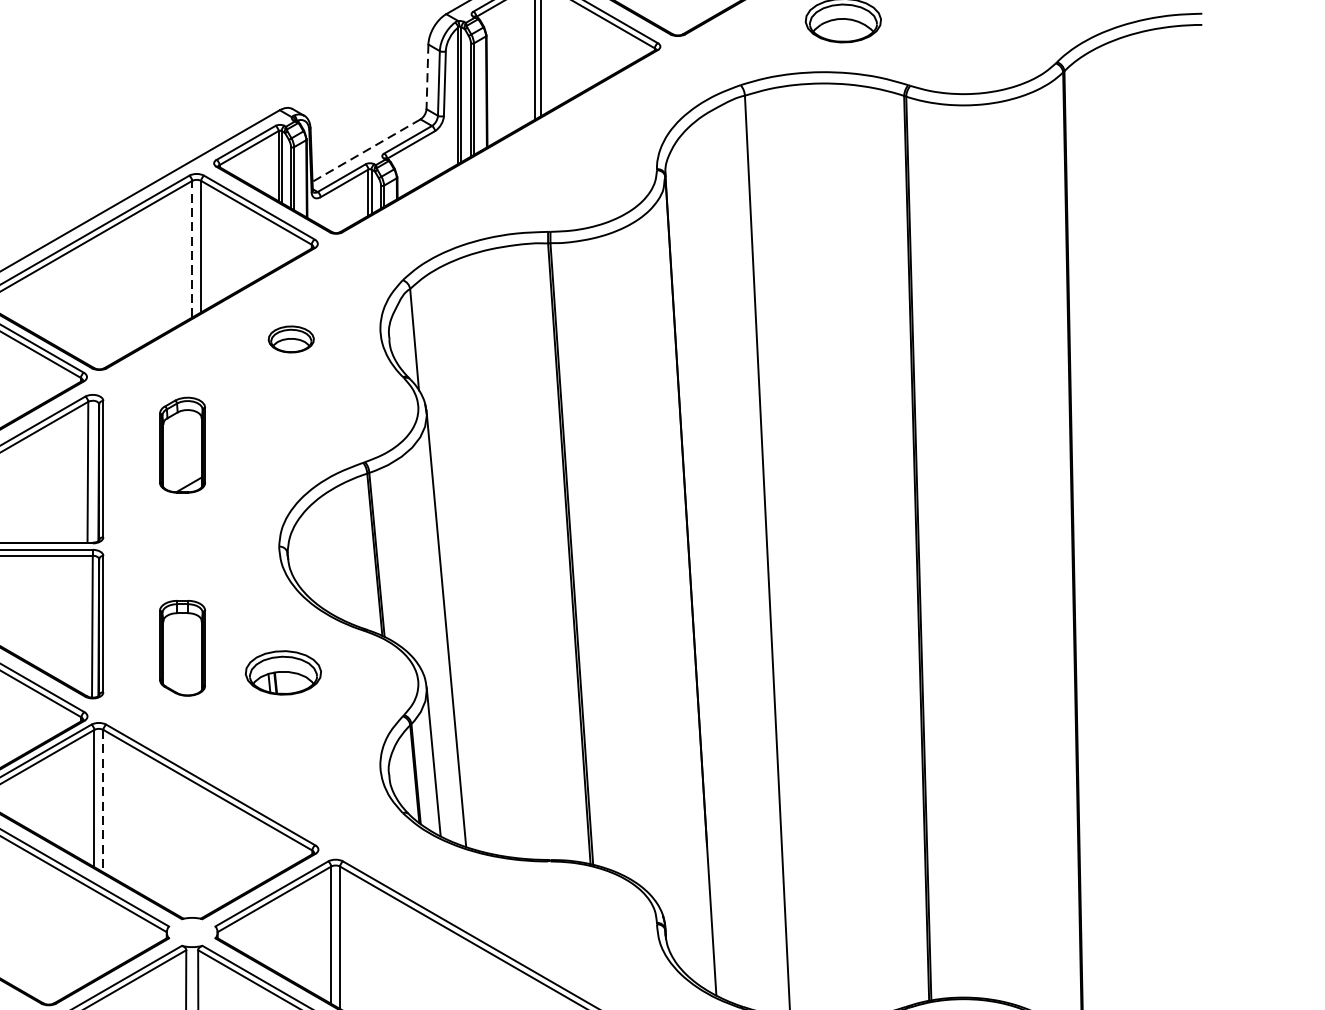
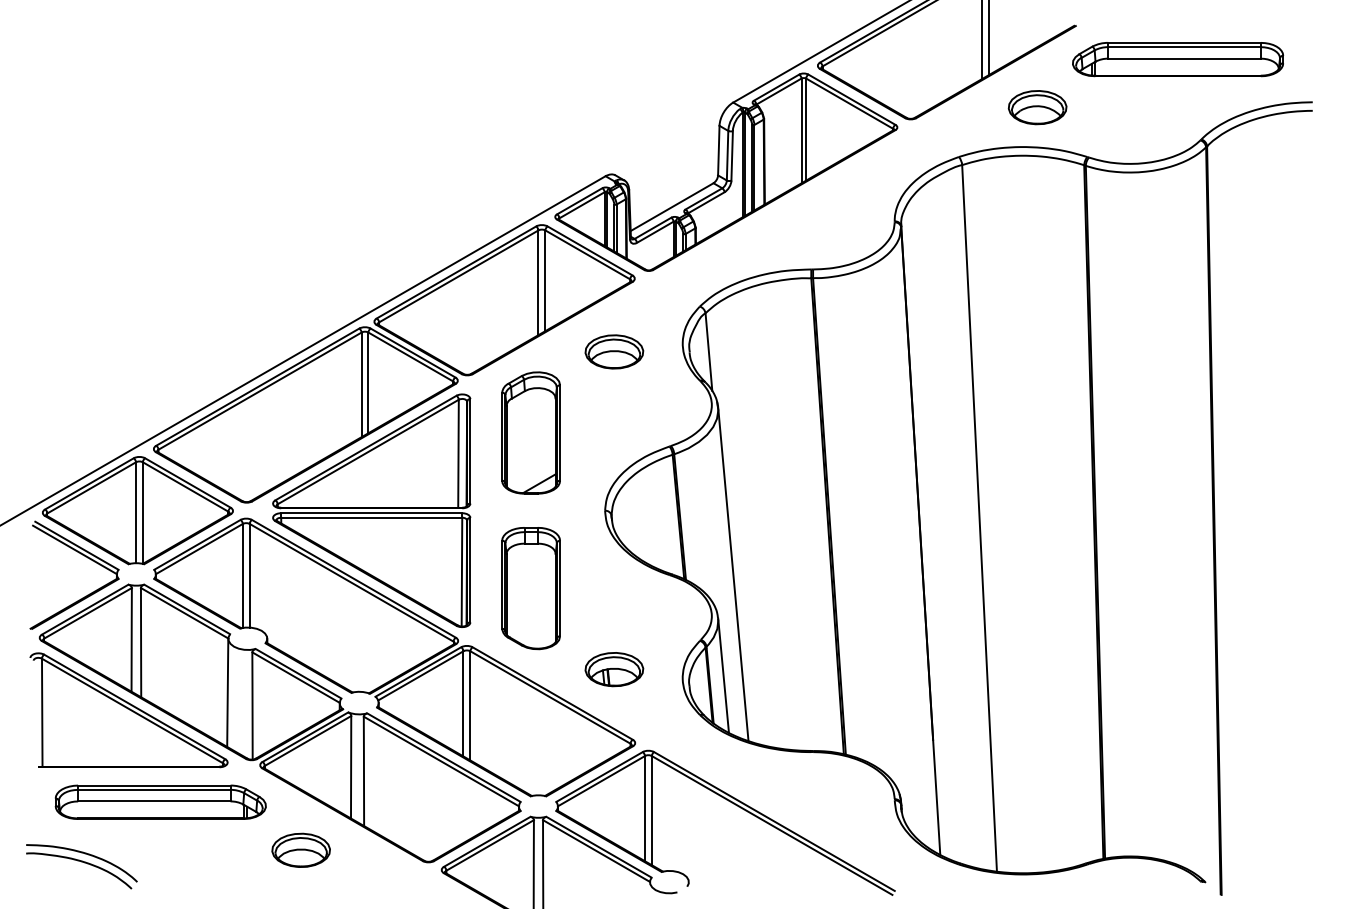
line: (427, 76) -> (718, 150), dashed -> solid
line: (367, 151) -> (672, 207), dashed -> solid
line: (192, 248) -> (538, 282), dashed -> solid
part: (291, 338) -> (614, 351), size x1.67
part: (181, 444) -> (530, 432), size x1.67
part: (181, 648) -> (530, 588), size x1.67
part: (283, 672) -> (614, 669), moved
line: (103, 800) -> (470, 705), dashed -> solid

